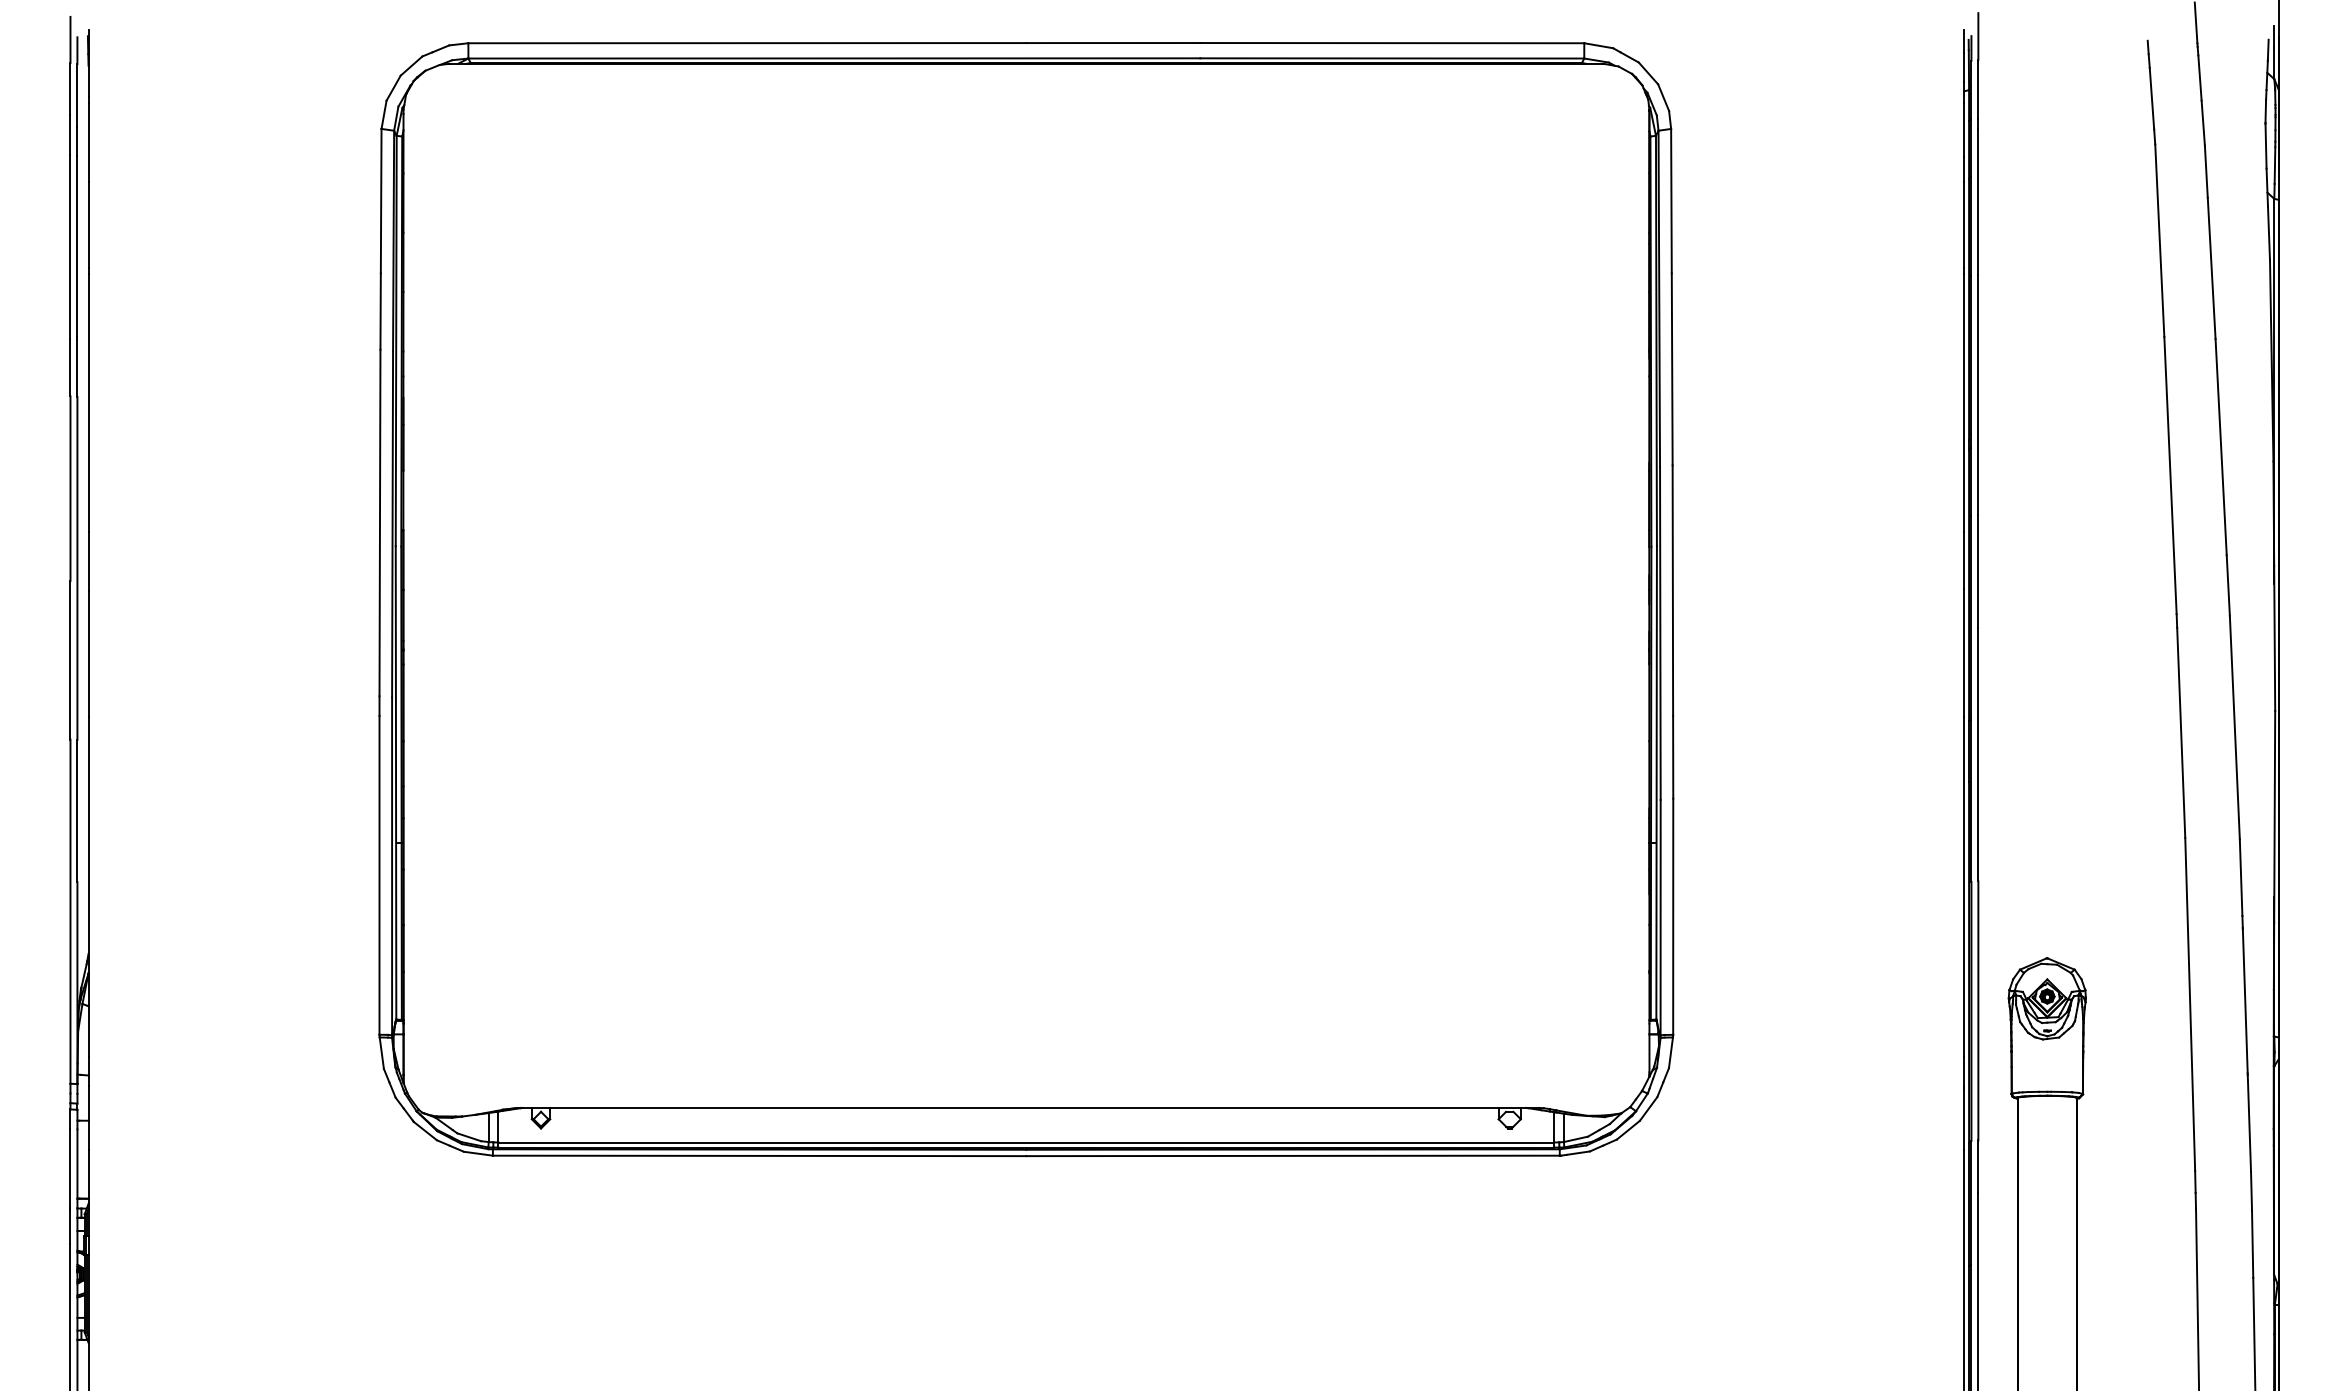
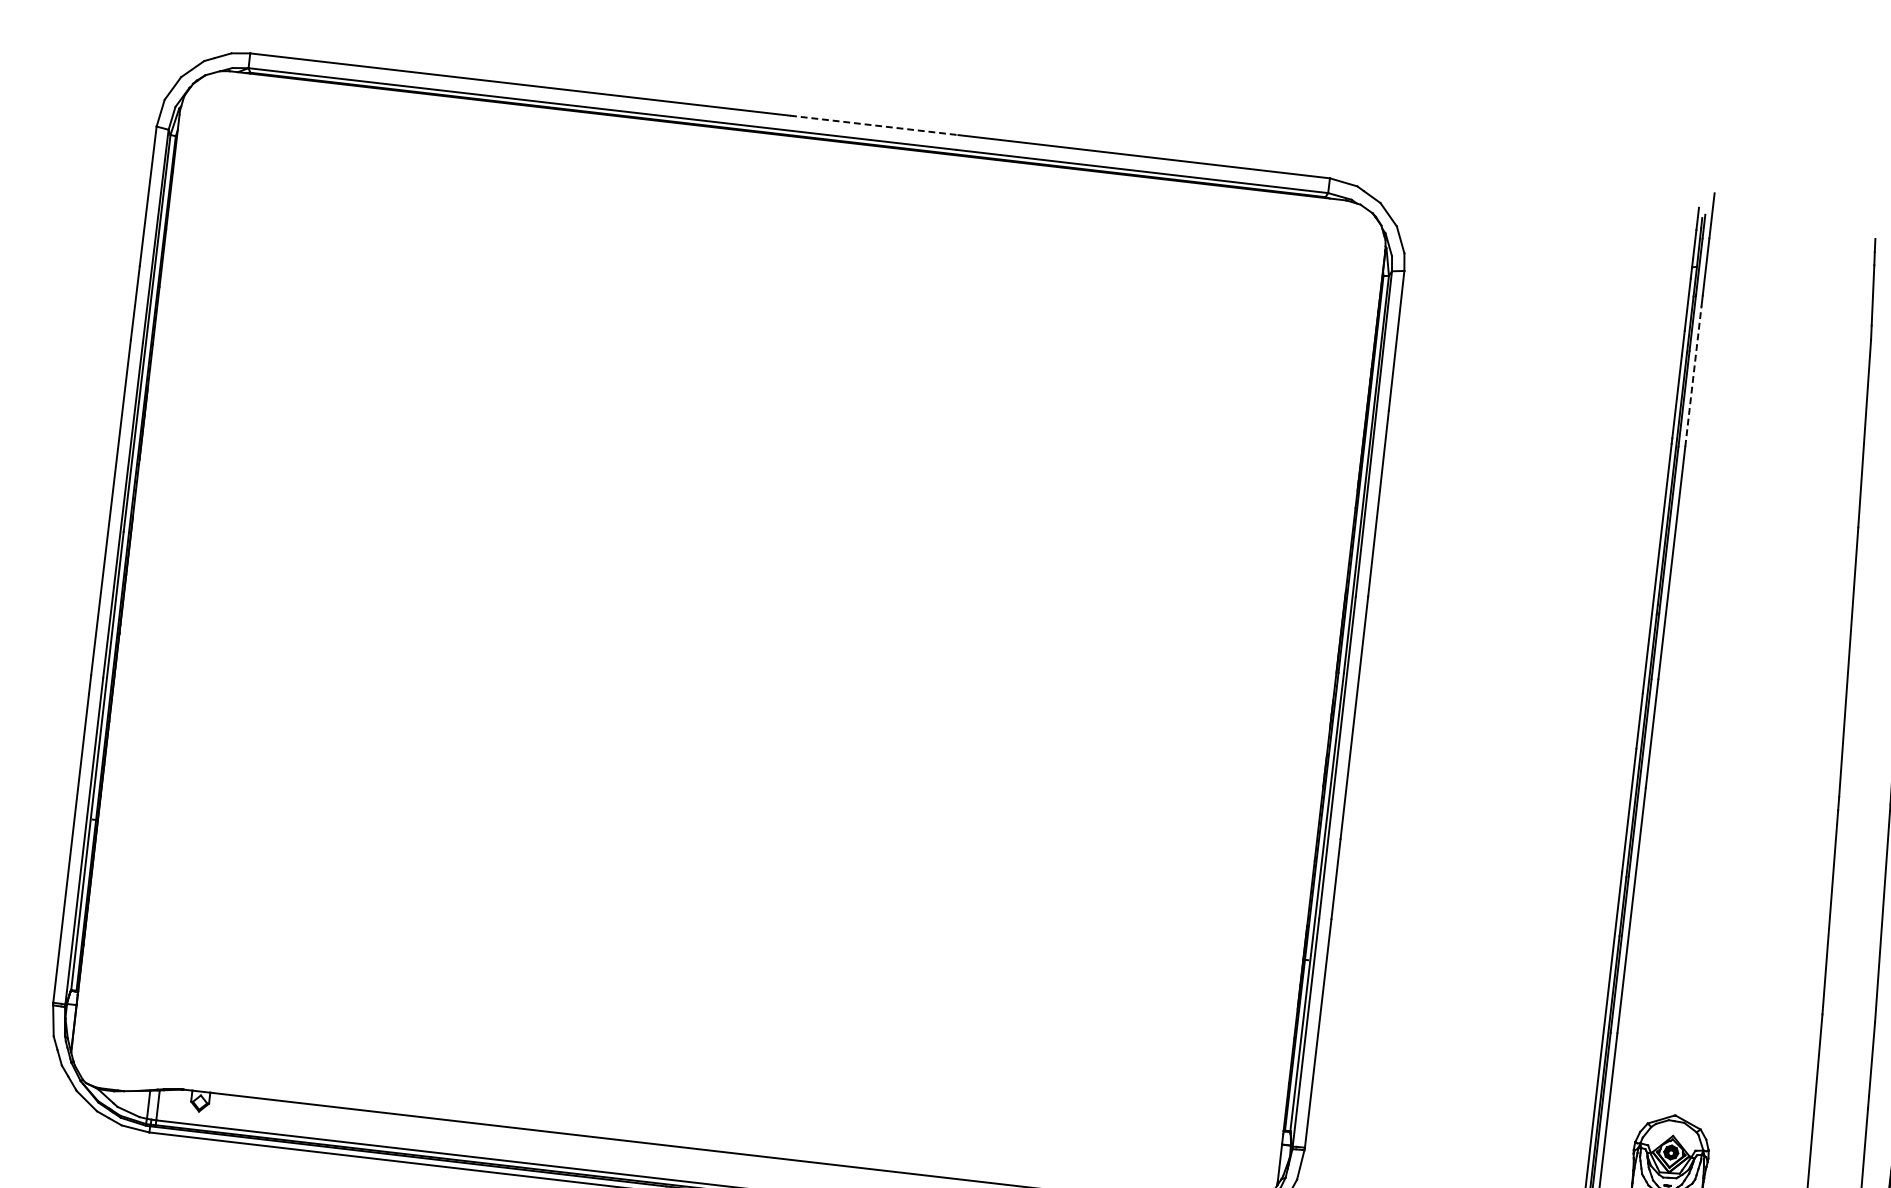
line: (1113, 43) -> (874, 125), solid -> dashed
line: (1978, 202) -> (1693, 376), solid -> dashed

